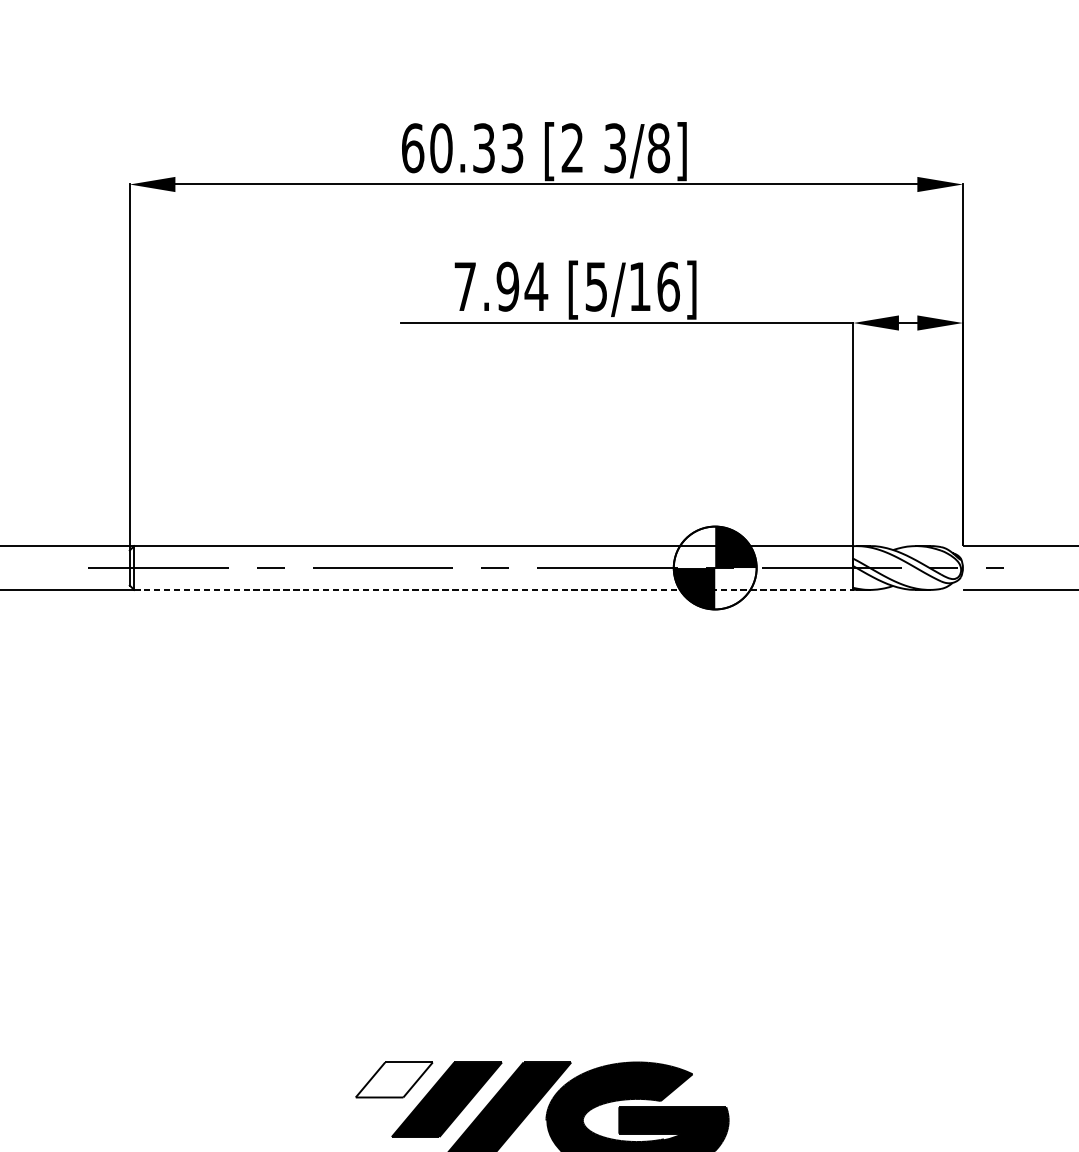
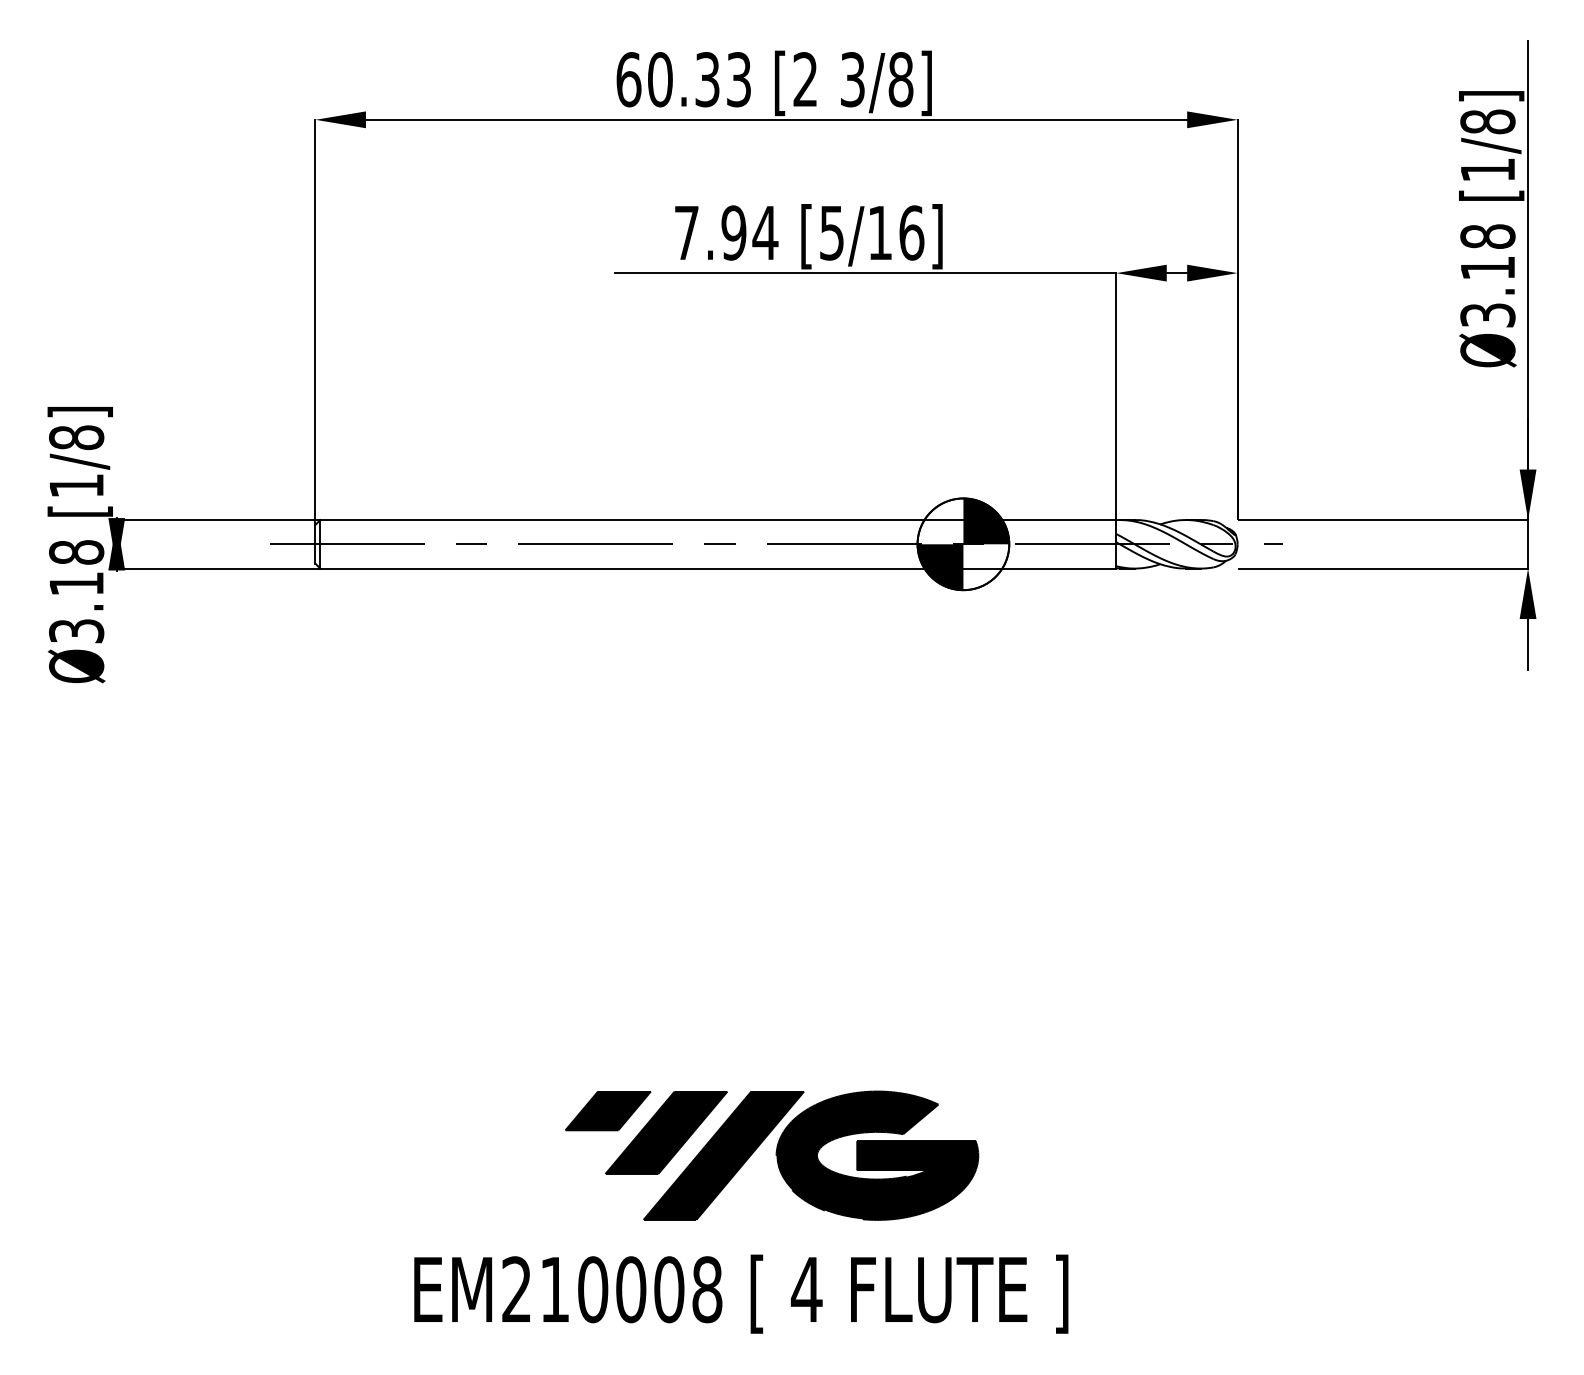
line: (493, 589) -> (718, 568), dashed -> solid
fill: (393, 1079) -> (607, 1110), added

